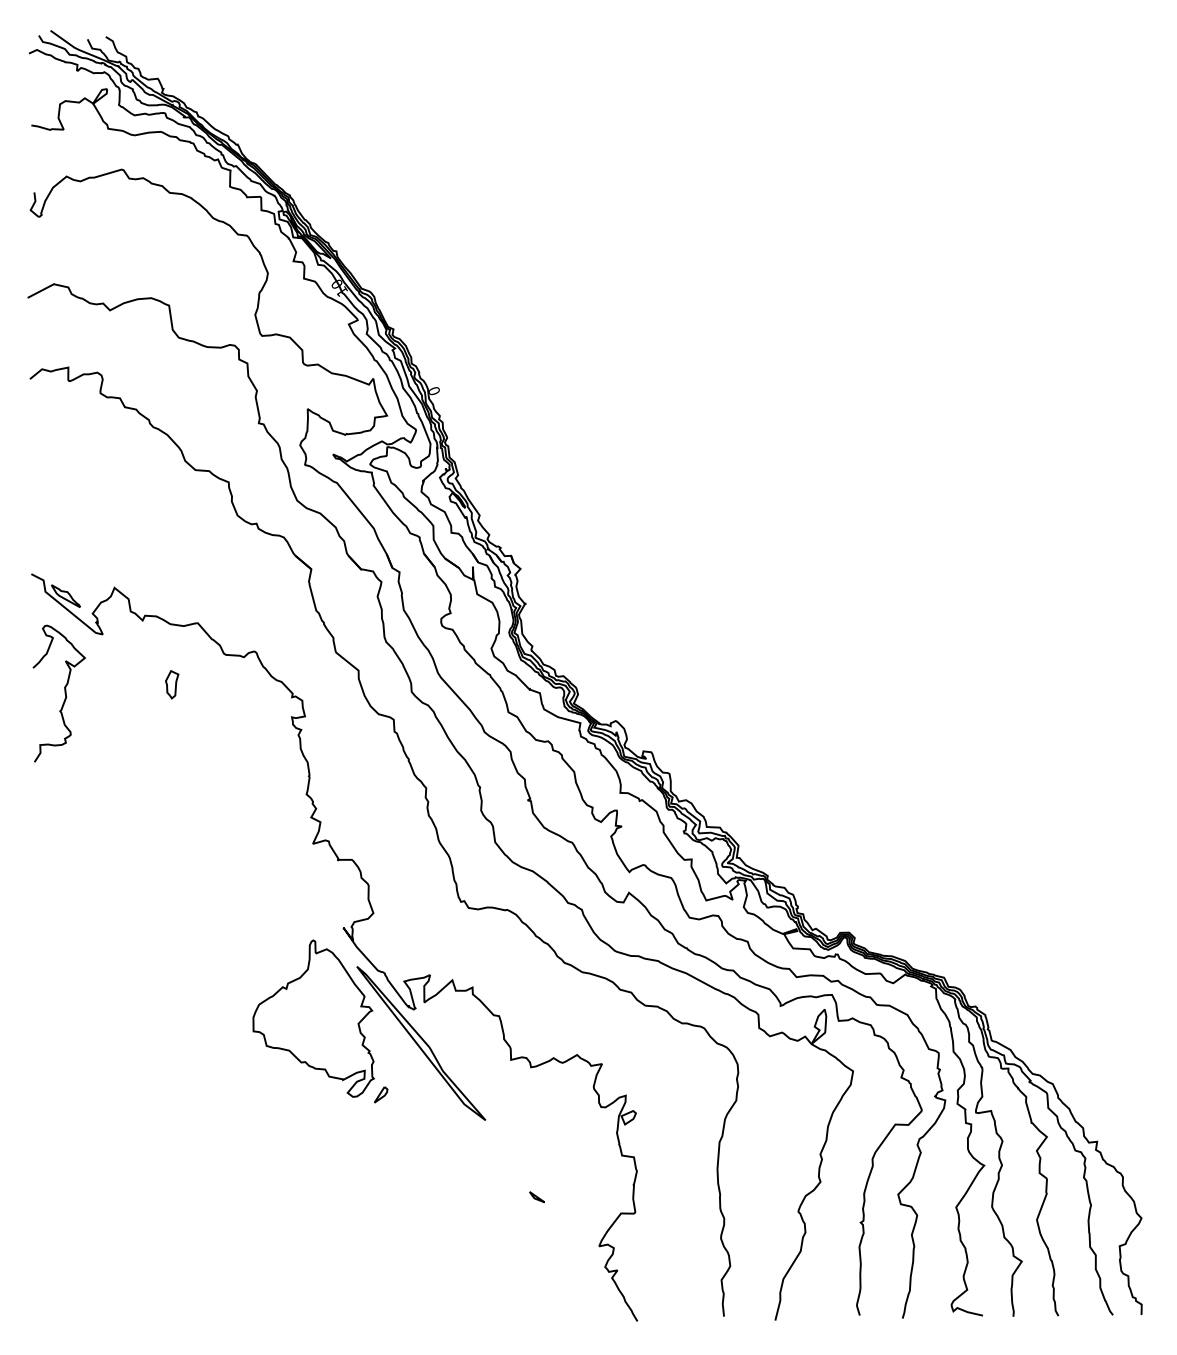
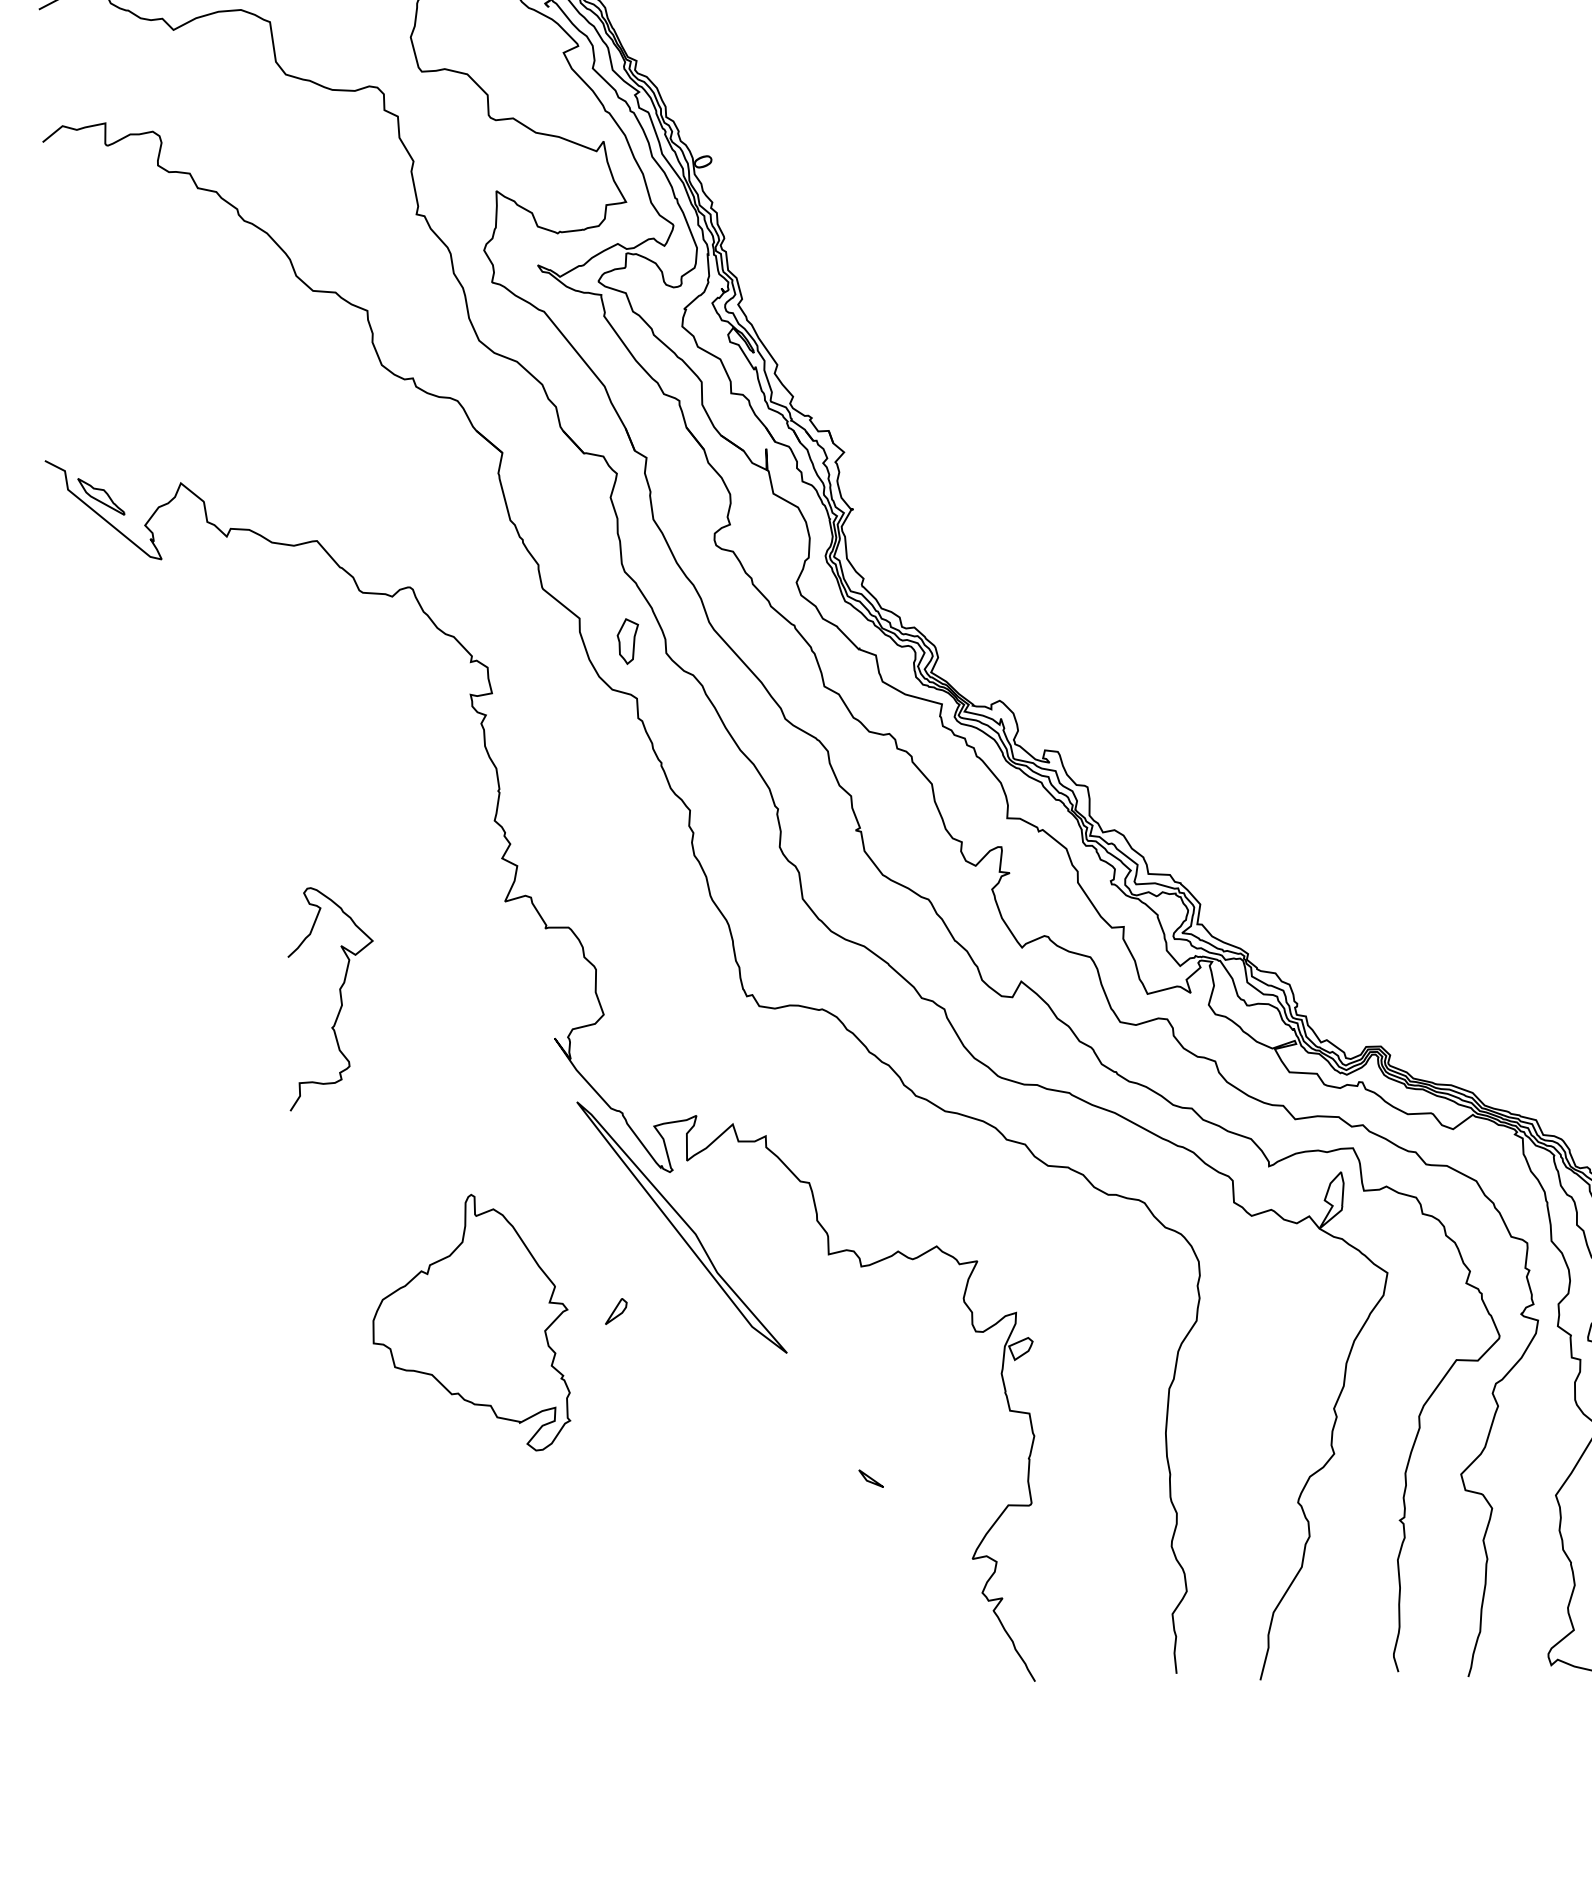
part: (172, 684) -> (628, 641), moved
curve: (64, 693) -> (339, 998), moved
part: (313, 1018) -> (471, 1322), moved

